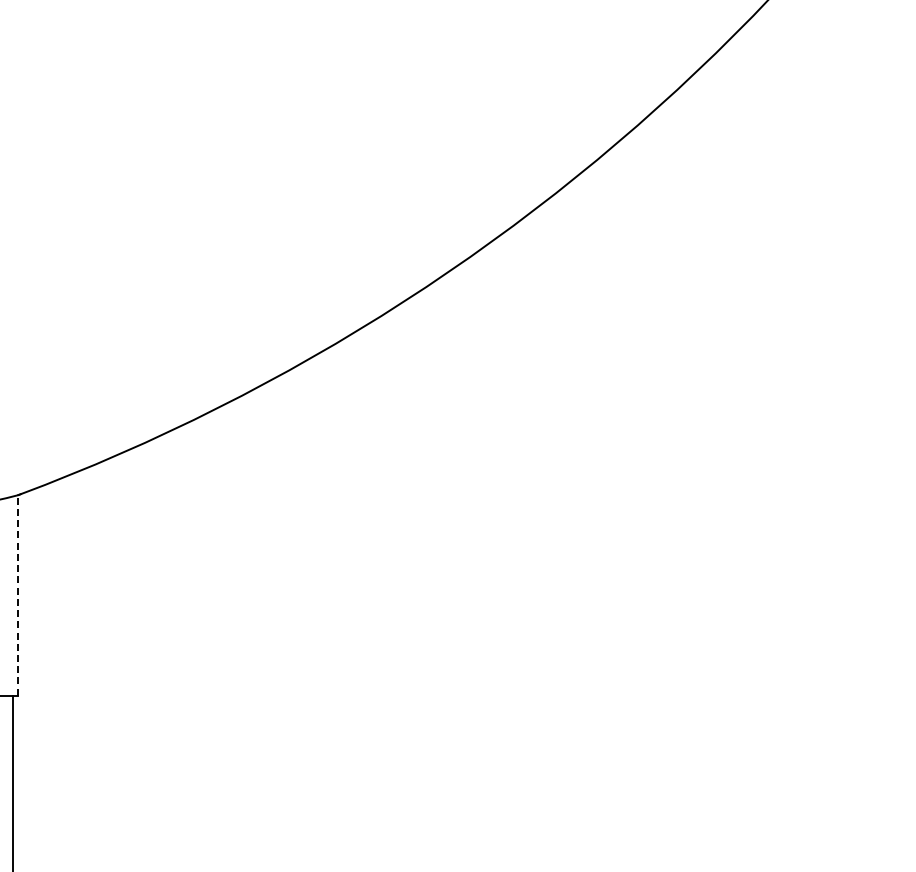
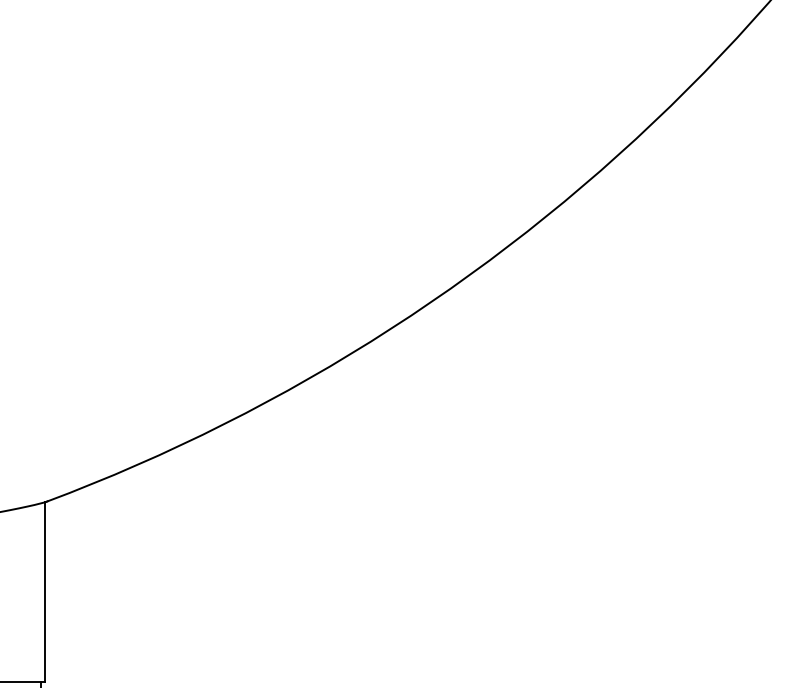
line: (17, 595) -> (44, 592), dashed -> solid

